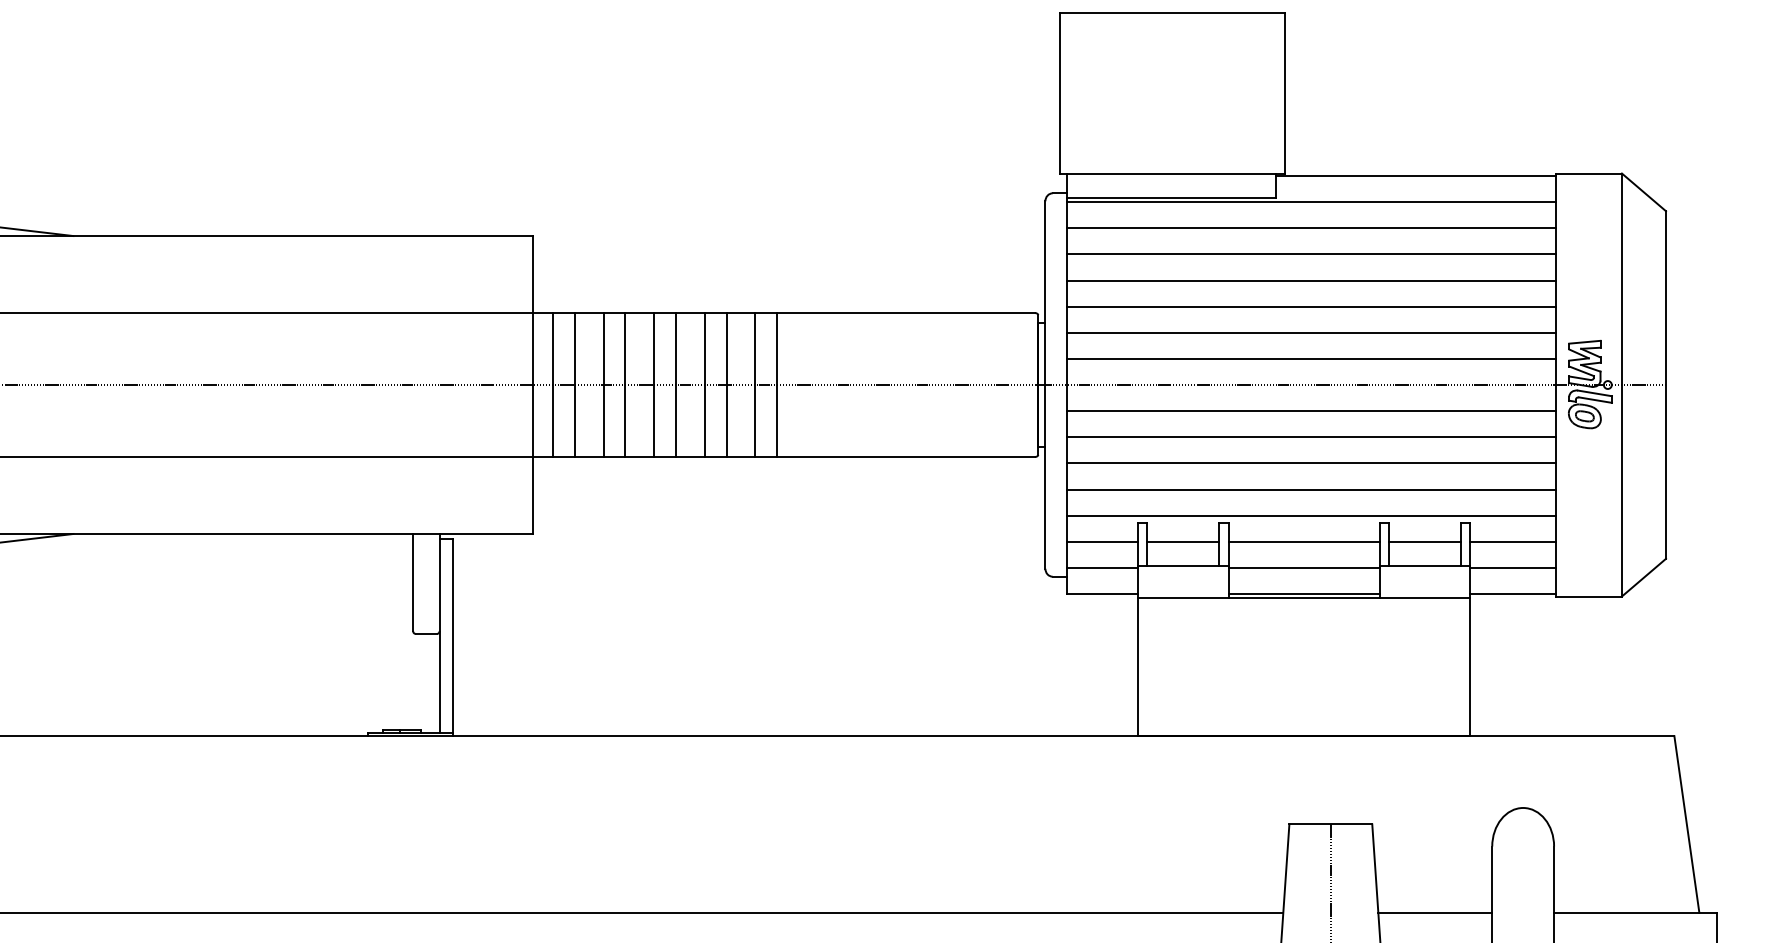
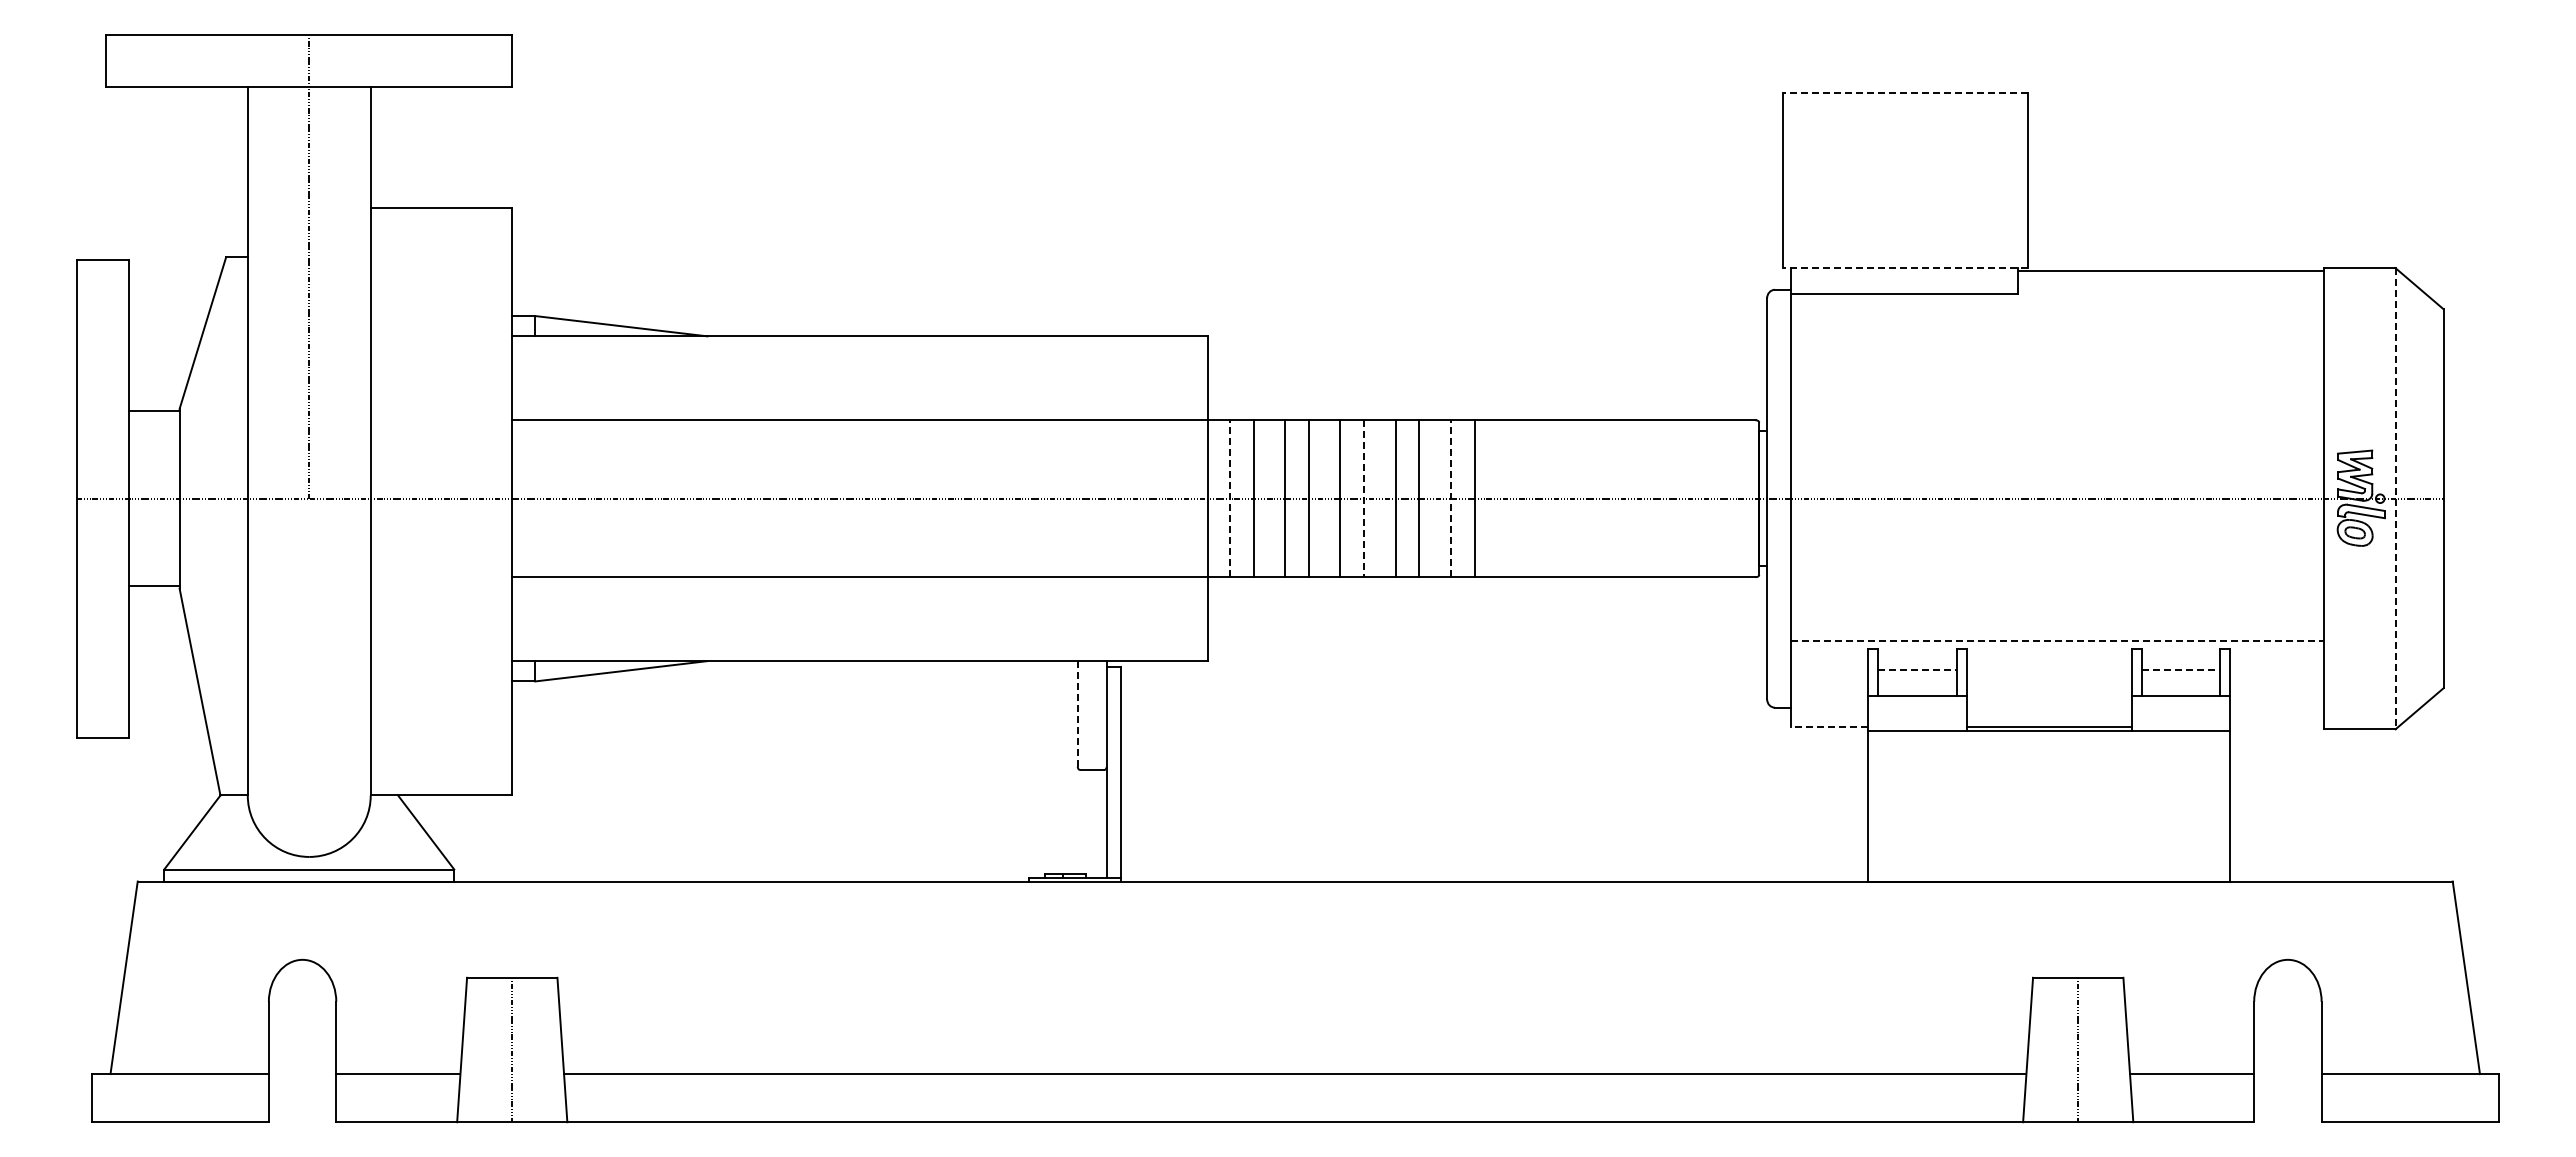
line: (1172, 12) -> (1905, 92), solid -> dashed
line: (1172, 173) -> (1905, 268), solid -> dashed
line: (1310, 202) -> (2056, 299), removed
line: (1310, 227) -> (2056, 327), removed
line: (1310, 254) -> (2056, 356), removed
line: (1310, 280) -> (2056, 384), removed
line: (1310, 306) -> (2056, 413), removed
line: (1310, 332) -> (2056, 441), removed
line: (1310, 359) -> (2056, 470), removed
line: (553, 384) -> (1230, 498), solid -> dashed
line: (755, 384) -> (1450, 498), solid -> dashed
line: (1621, 384) -> (2395, 498), solid -> dashed
line: (676, 385) -> (1364, 499), solid -> dashed
line: (1310, 411) -> (2056, 527), removed
line: (1310, 437) -> (2056, 555), removed
line: (1310, 463) -> (2056, 584), removed
line: (1310, 489) -> (2056, 612), removed
line: (1311, 515) -> (2057, 641), solid -> dashed
line: (1101, 541) -> (1828, 669), removed
line: (1183, 541) -> (1917, 669), solid -> dashed
line: (1303, 541) -> (2048, 669), removed
line: (1425, 541) -> (2181, 669), solid -> dashed
line: (1512, 541) -> (2276, 669), removed
line: (1101, 568) -> (1828, 698), removed
line: (1303, 568) -> (2048, 698), removed
line: (1512, 568) -> (2276, 698), removed
line: (412, 582) -> (1077, 714), solid -> dashed
line: (1102, 593) -> (1829, 726), solid -> dashed
line: (1512, 593) -> (2276, 726), removed

